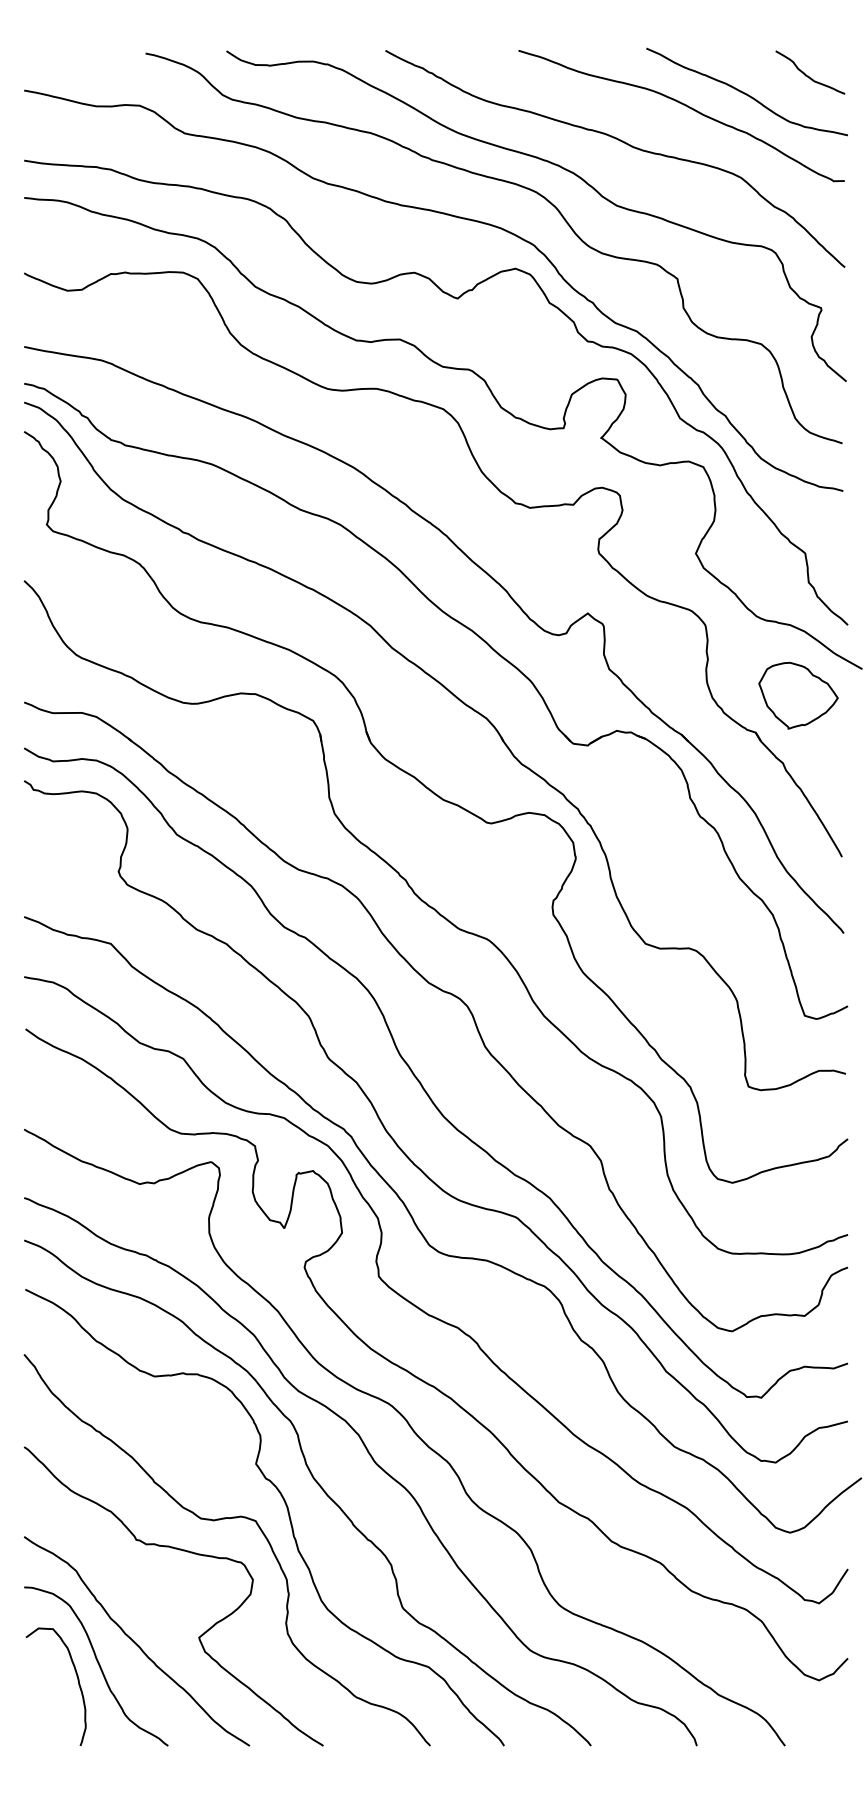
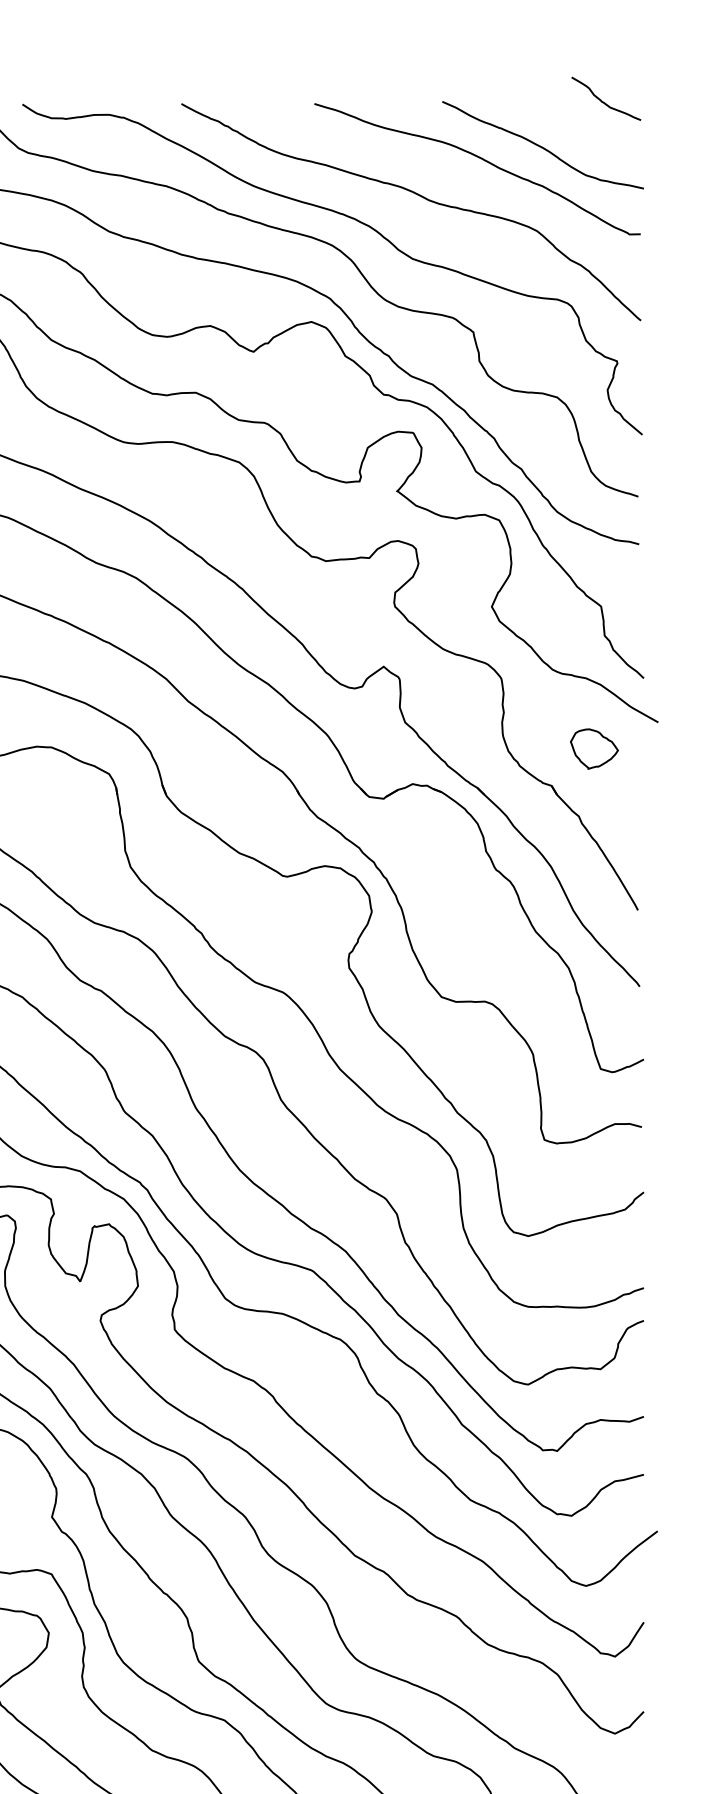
curve: (808, 75) -> (604, 101), moved
part: (798, 695) -> (594, 748), size x0.6

